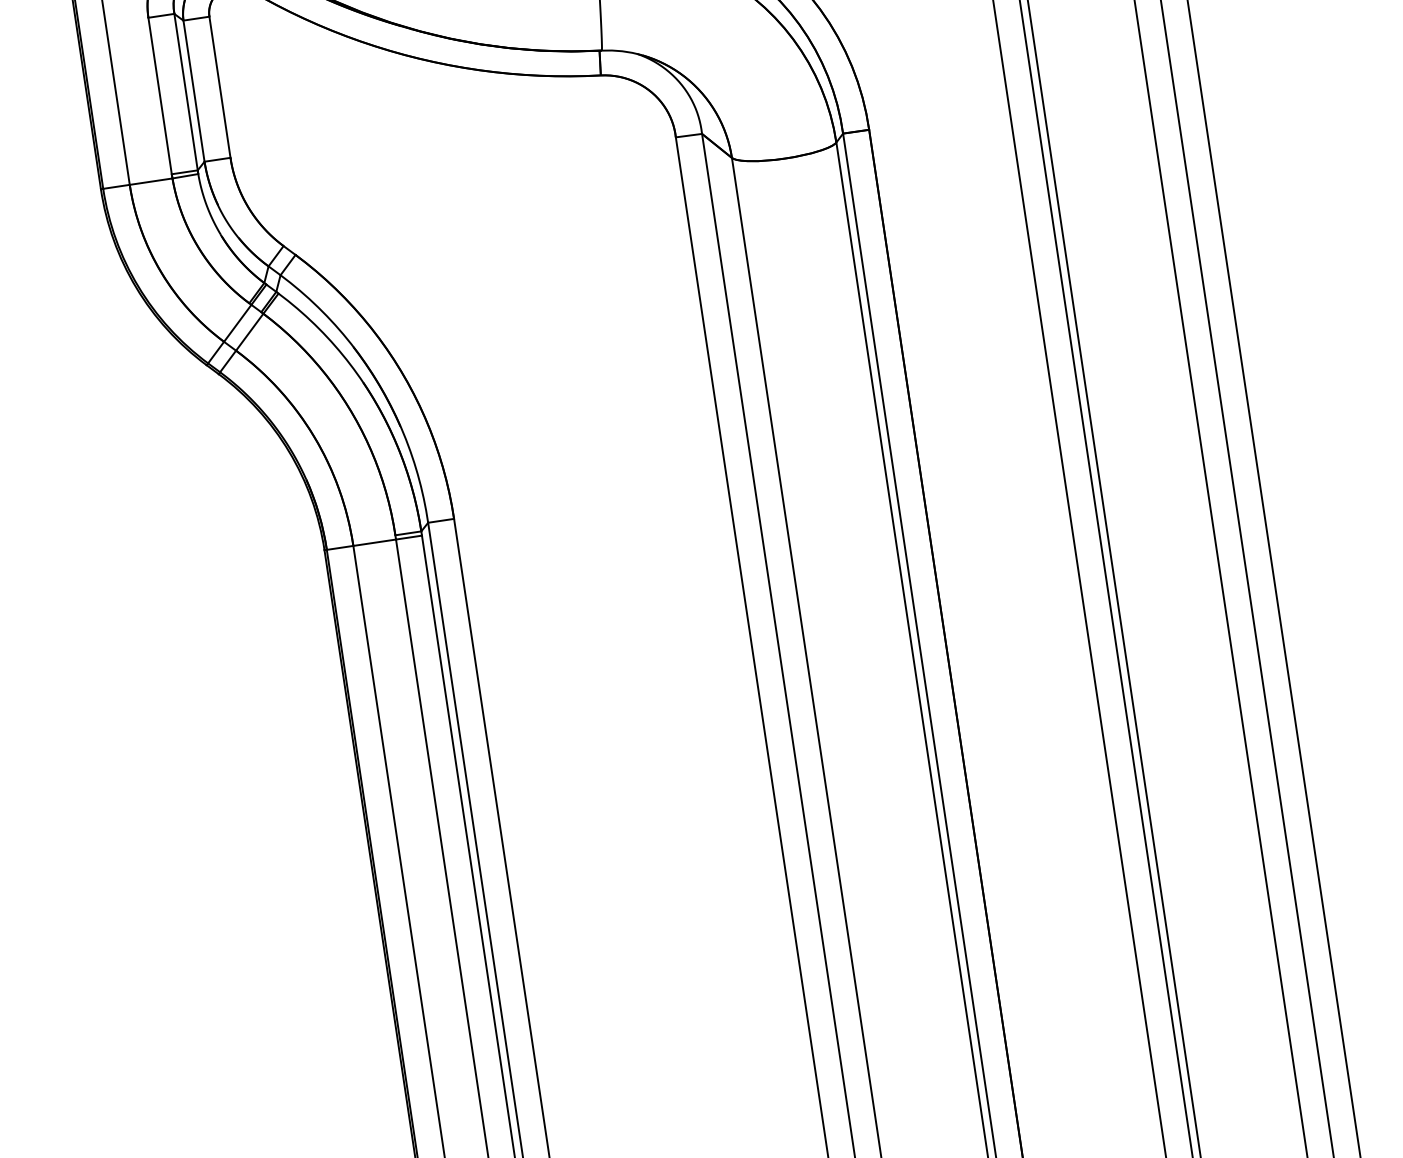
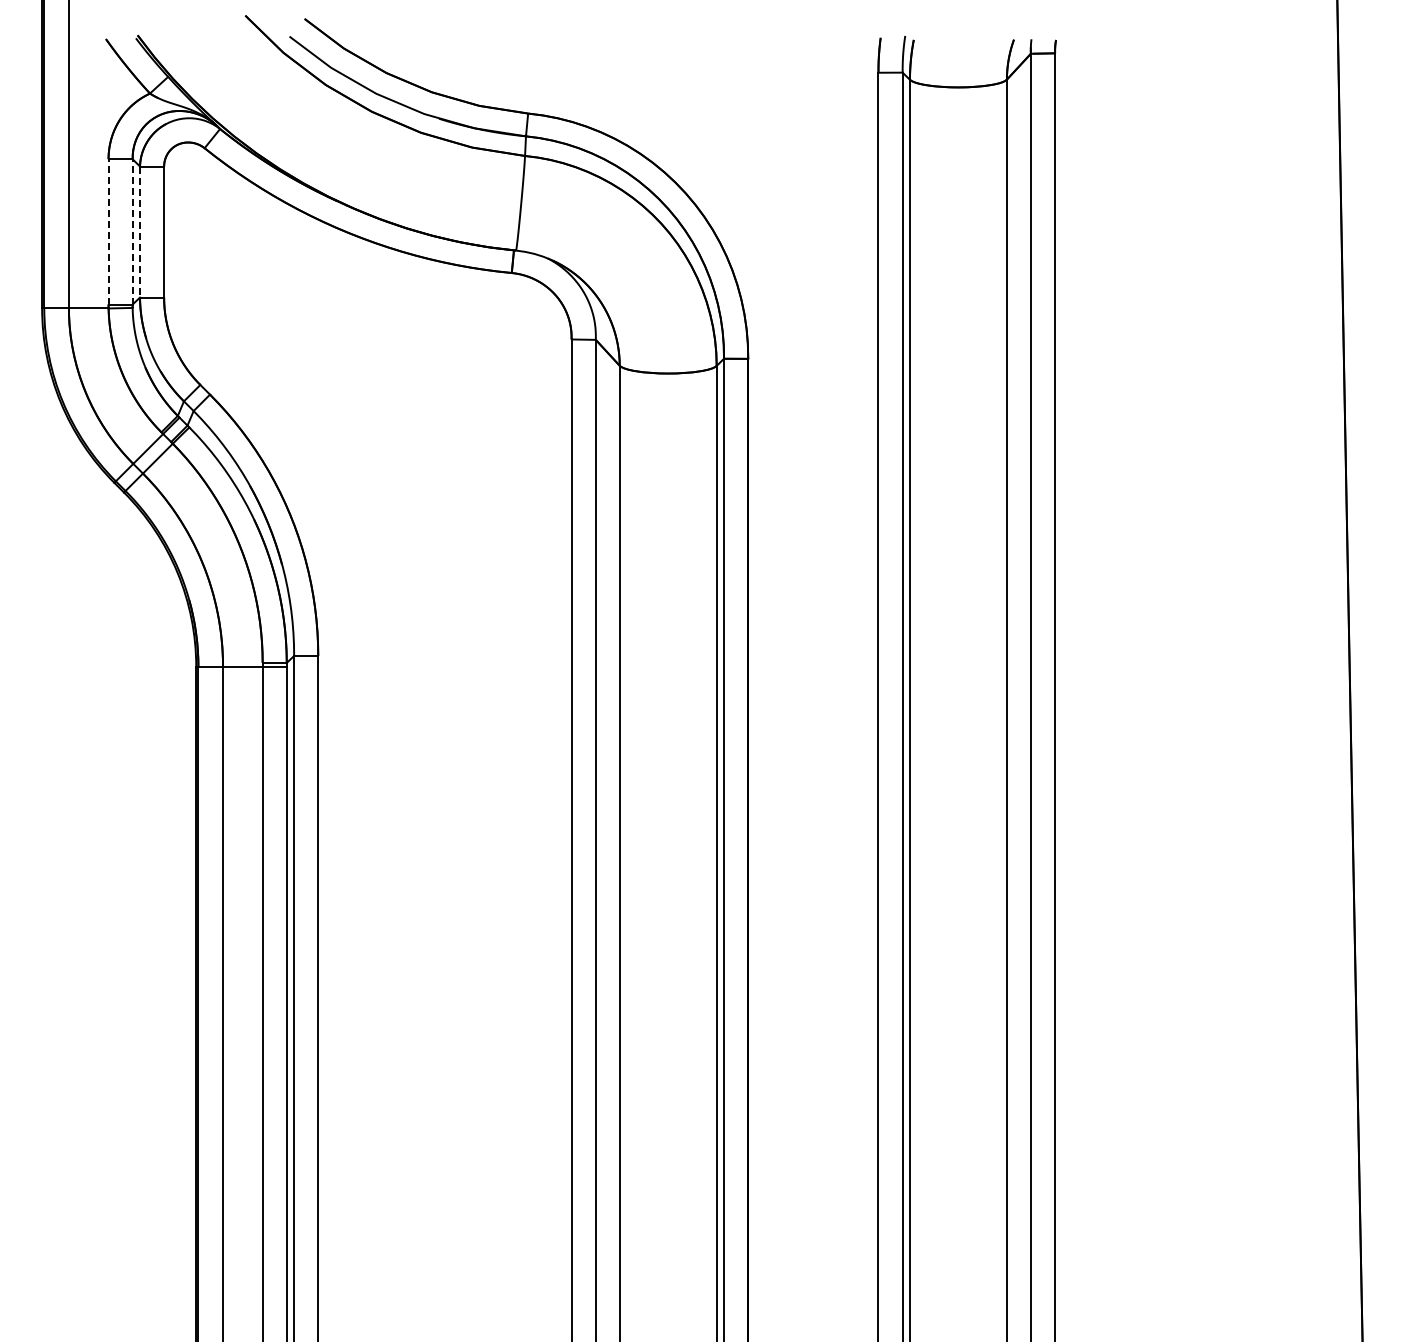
line: (185, 91) -> (132, 231), solid -> dashed
line: (194, 91) -> (140, 232), solid -> dashed
line: (159, 95) -> (108, 231), solid -> dashed

